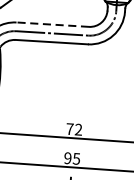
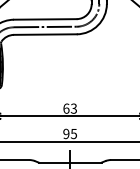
line: (51, 24) -> (44, 19), dashed -> solid
text: (74, 129) -> (70, 108), 72 -> 63

